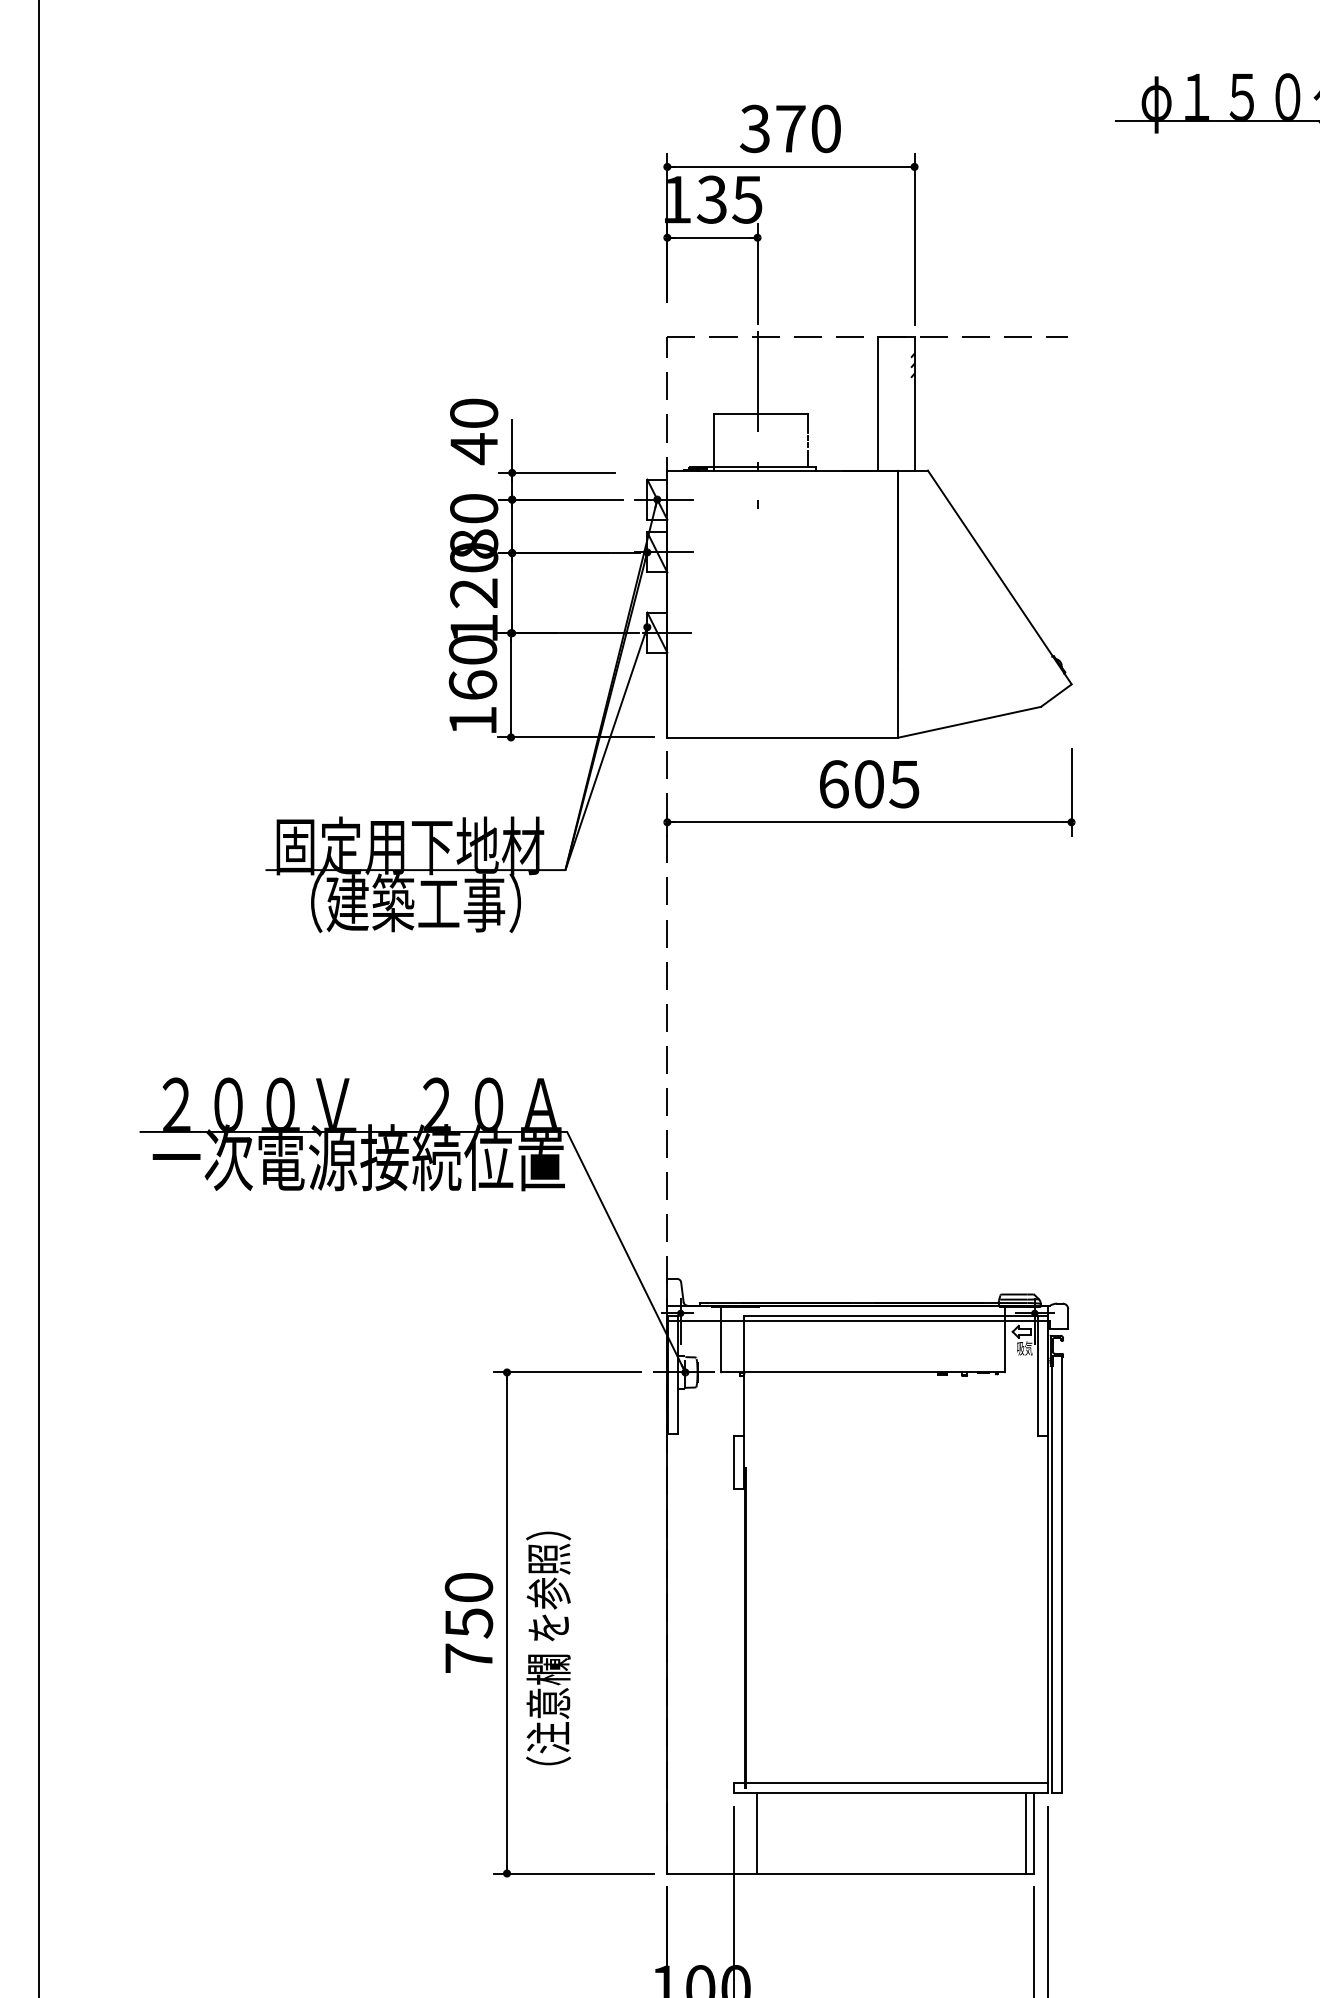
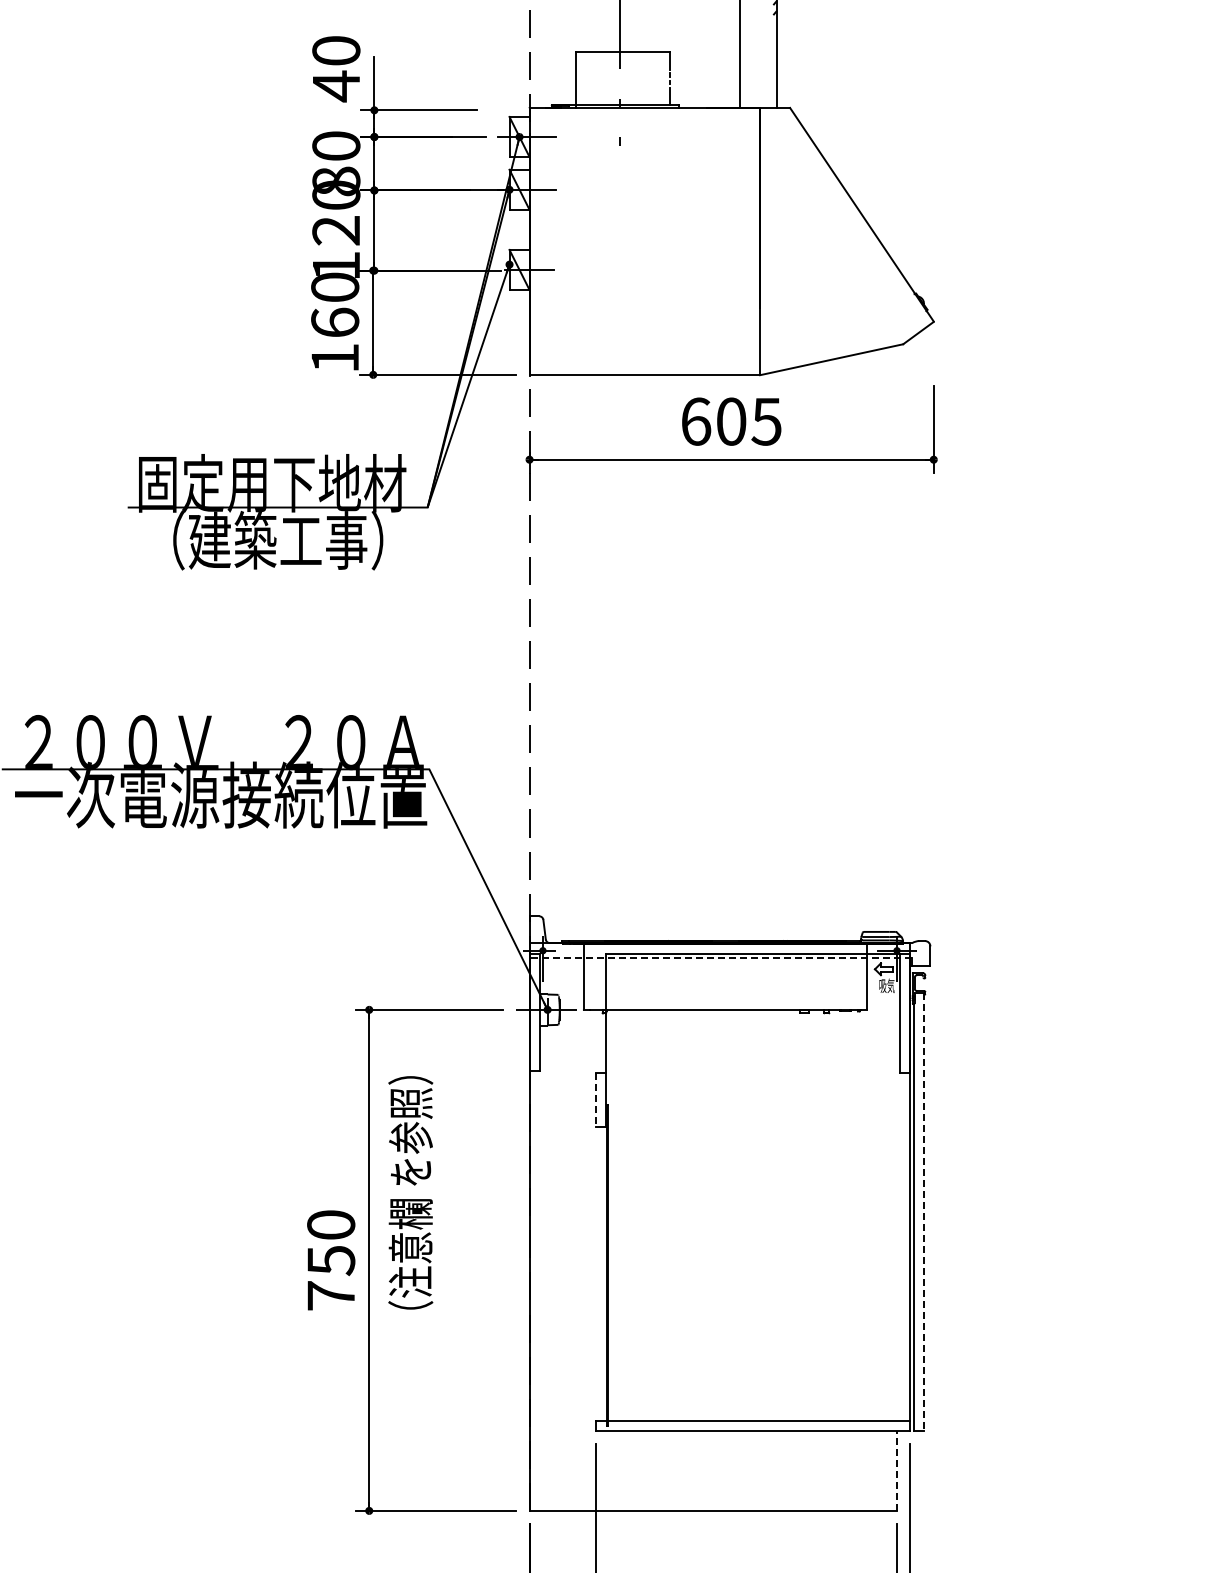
line: (858, 1321) -> (720, 958), solid -> dashed
line: (734, 1462) -> (596, 1099), solid -> dashed
line: (1061, 1574) -> (923, 1211), solid -> dashed
text: (548, 1648) -> (410, 1192), moved
line: (1034, 1832) -> (896, 1469), solid -> dashed
line: (757, 1833) -> (619, 1470), removed
line: (1026, 1833) -> (888, 1470), removed

